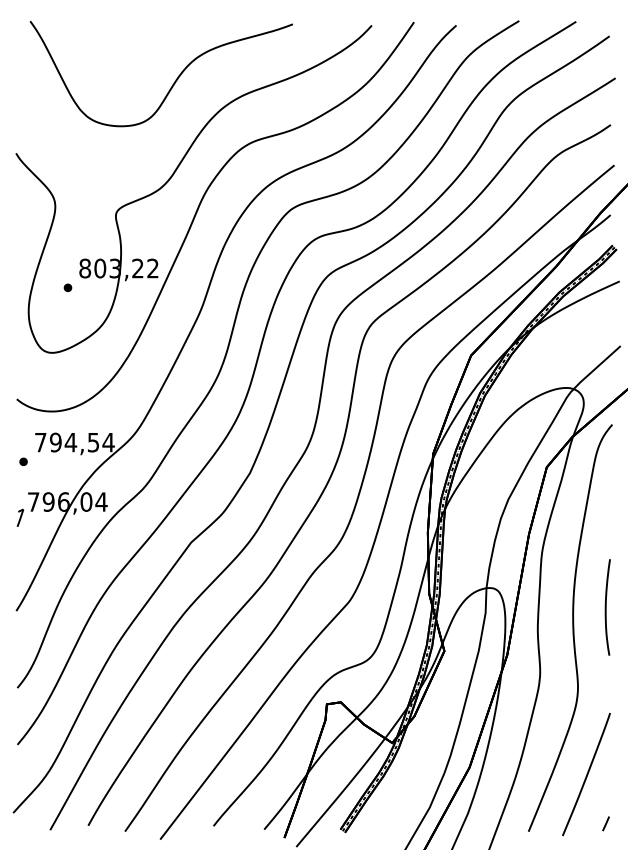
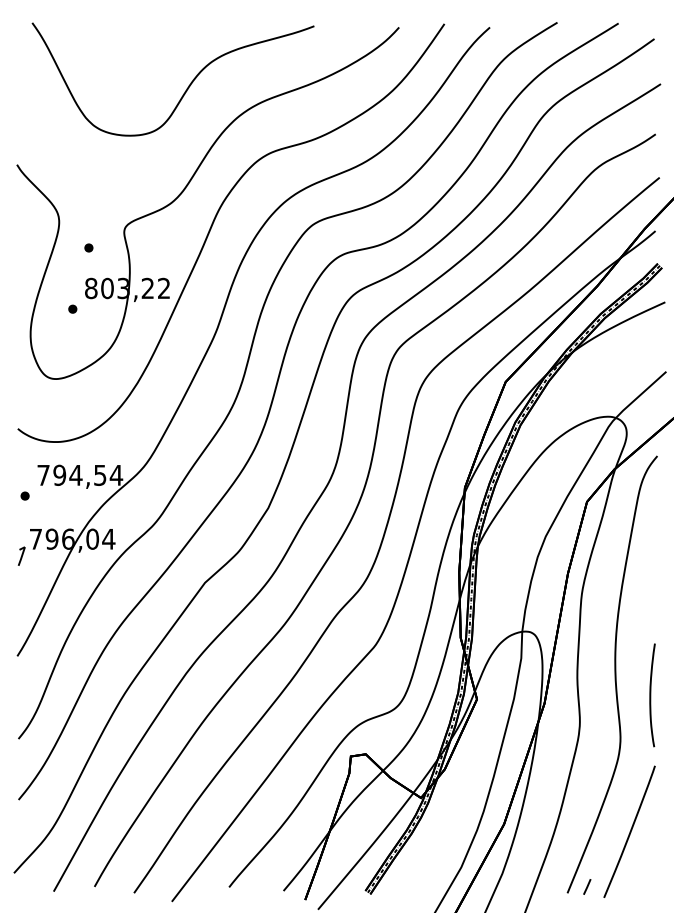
part: (82, 230) -> (88, 247), added
curve: (606, 607) -> (651, 695), moved
line: (605, 823) -> (586, 886), moved

